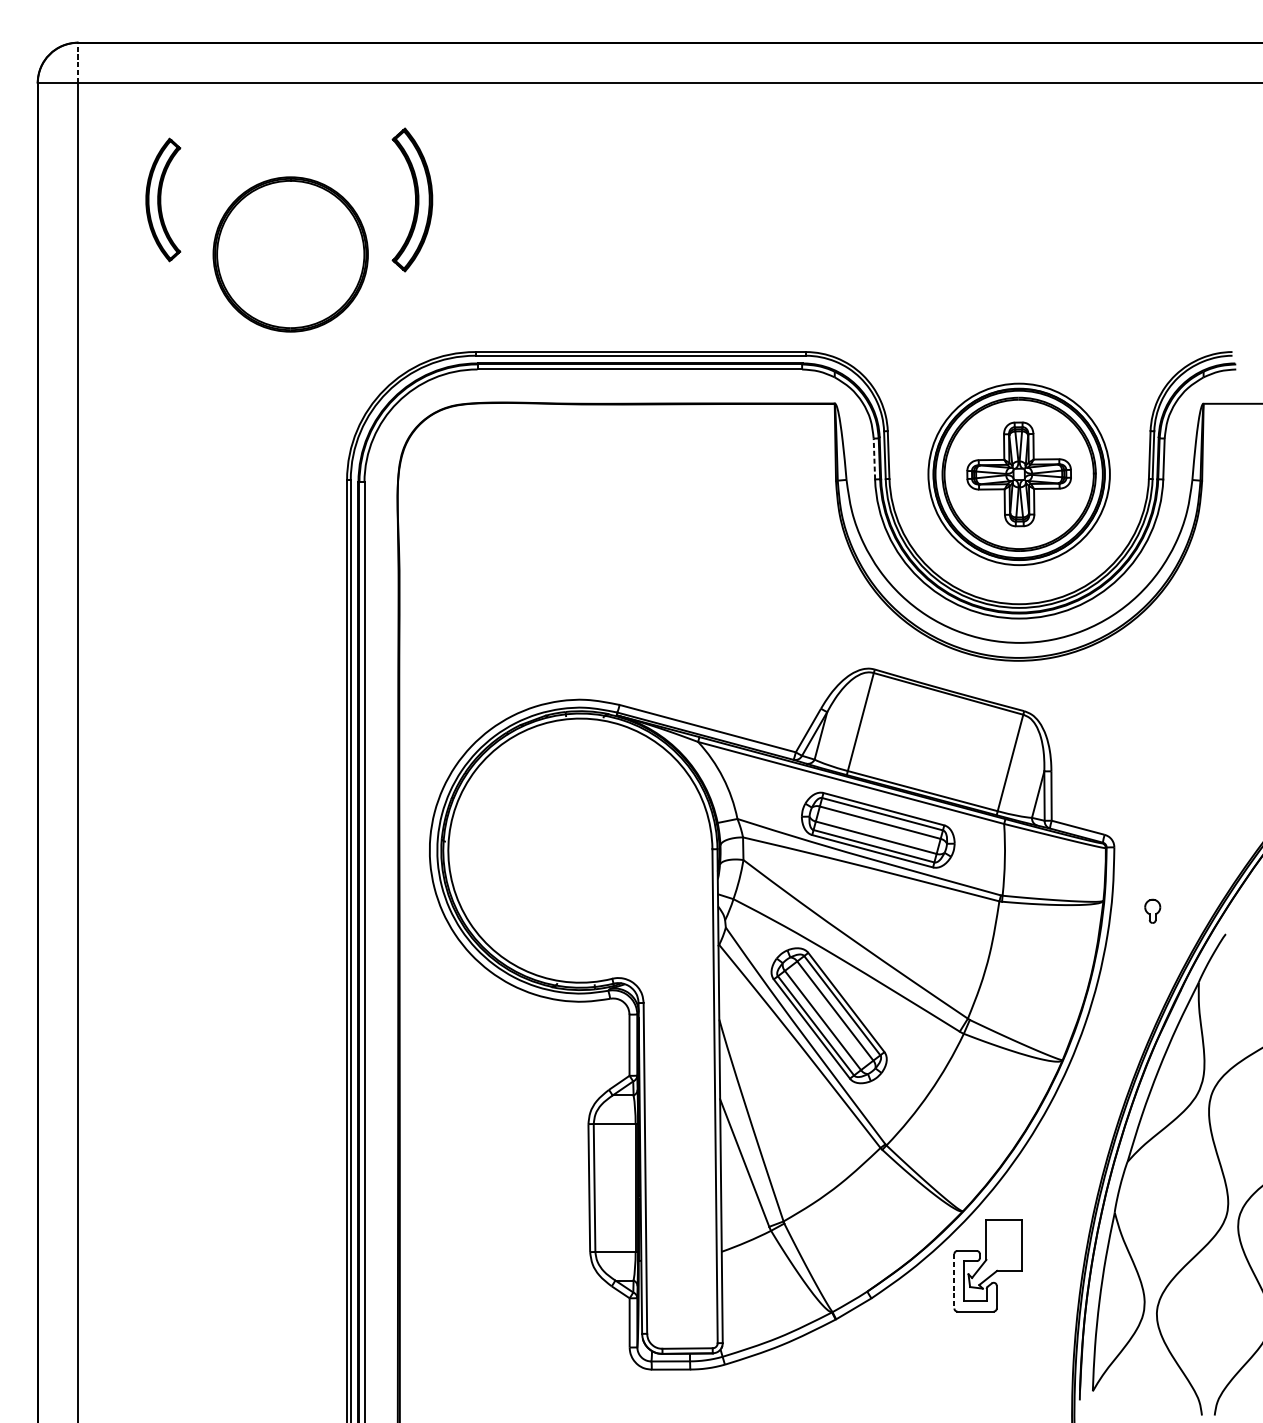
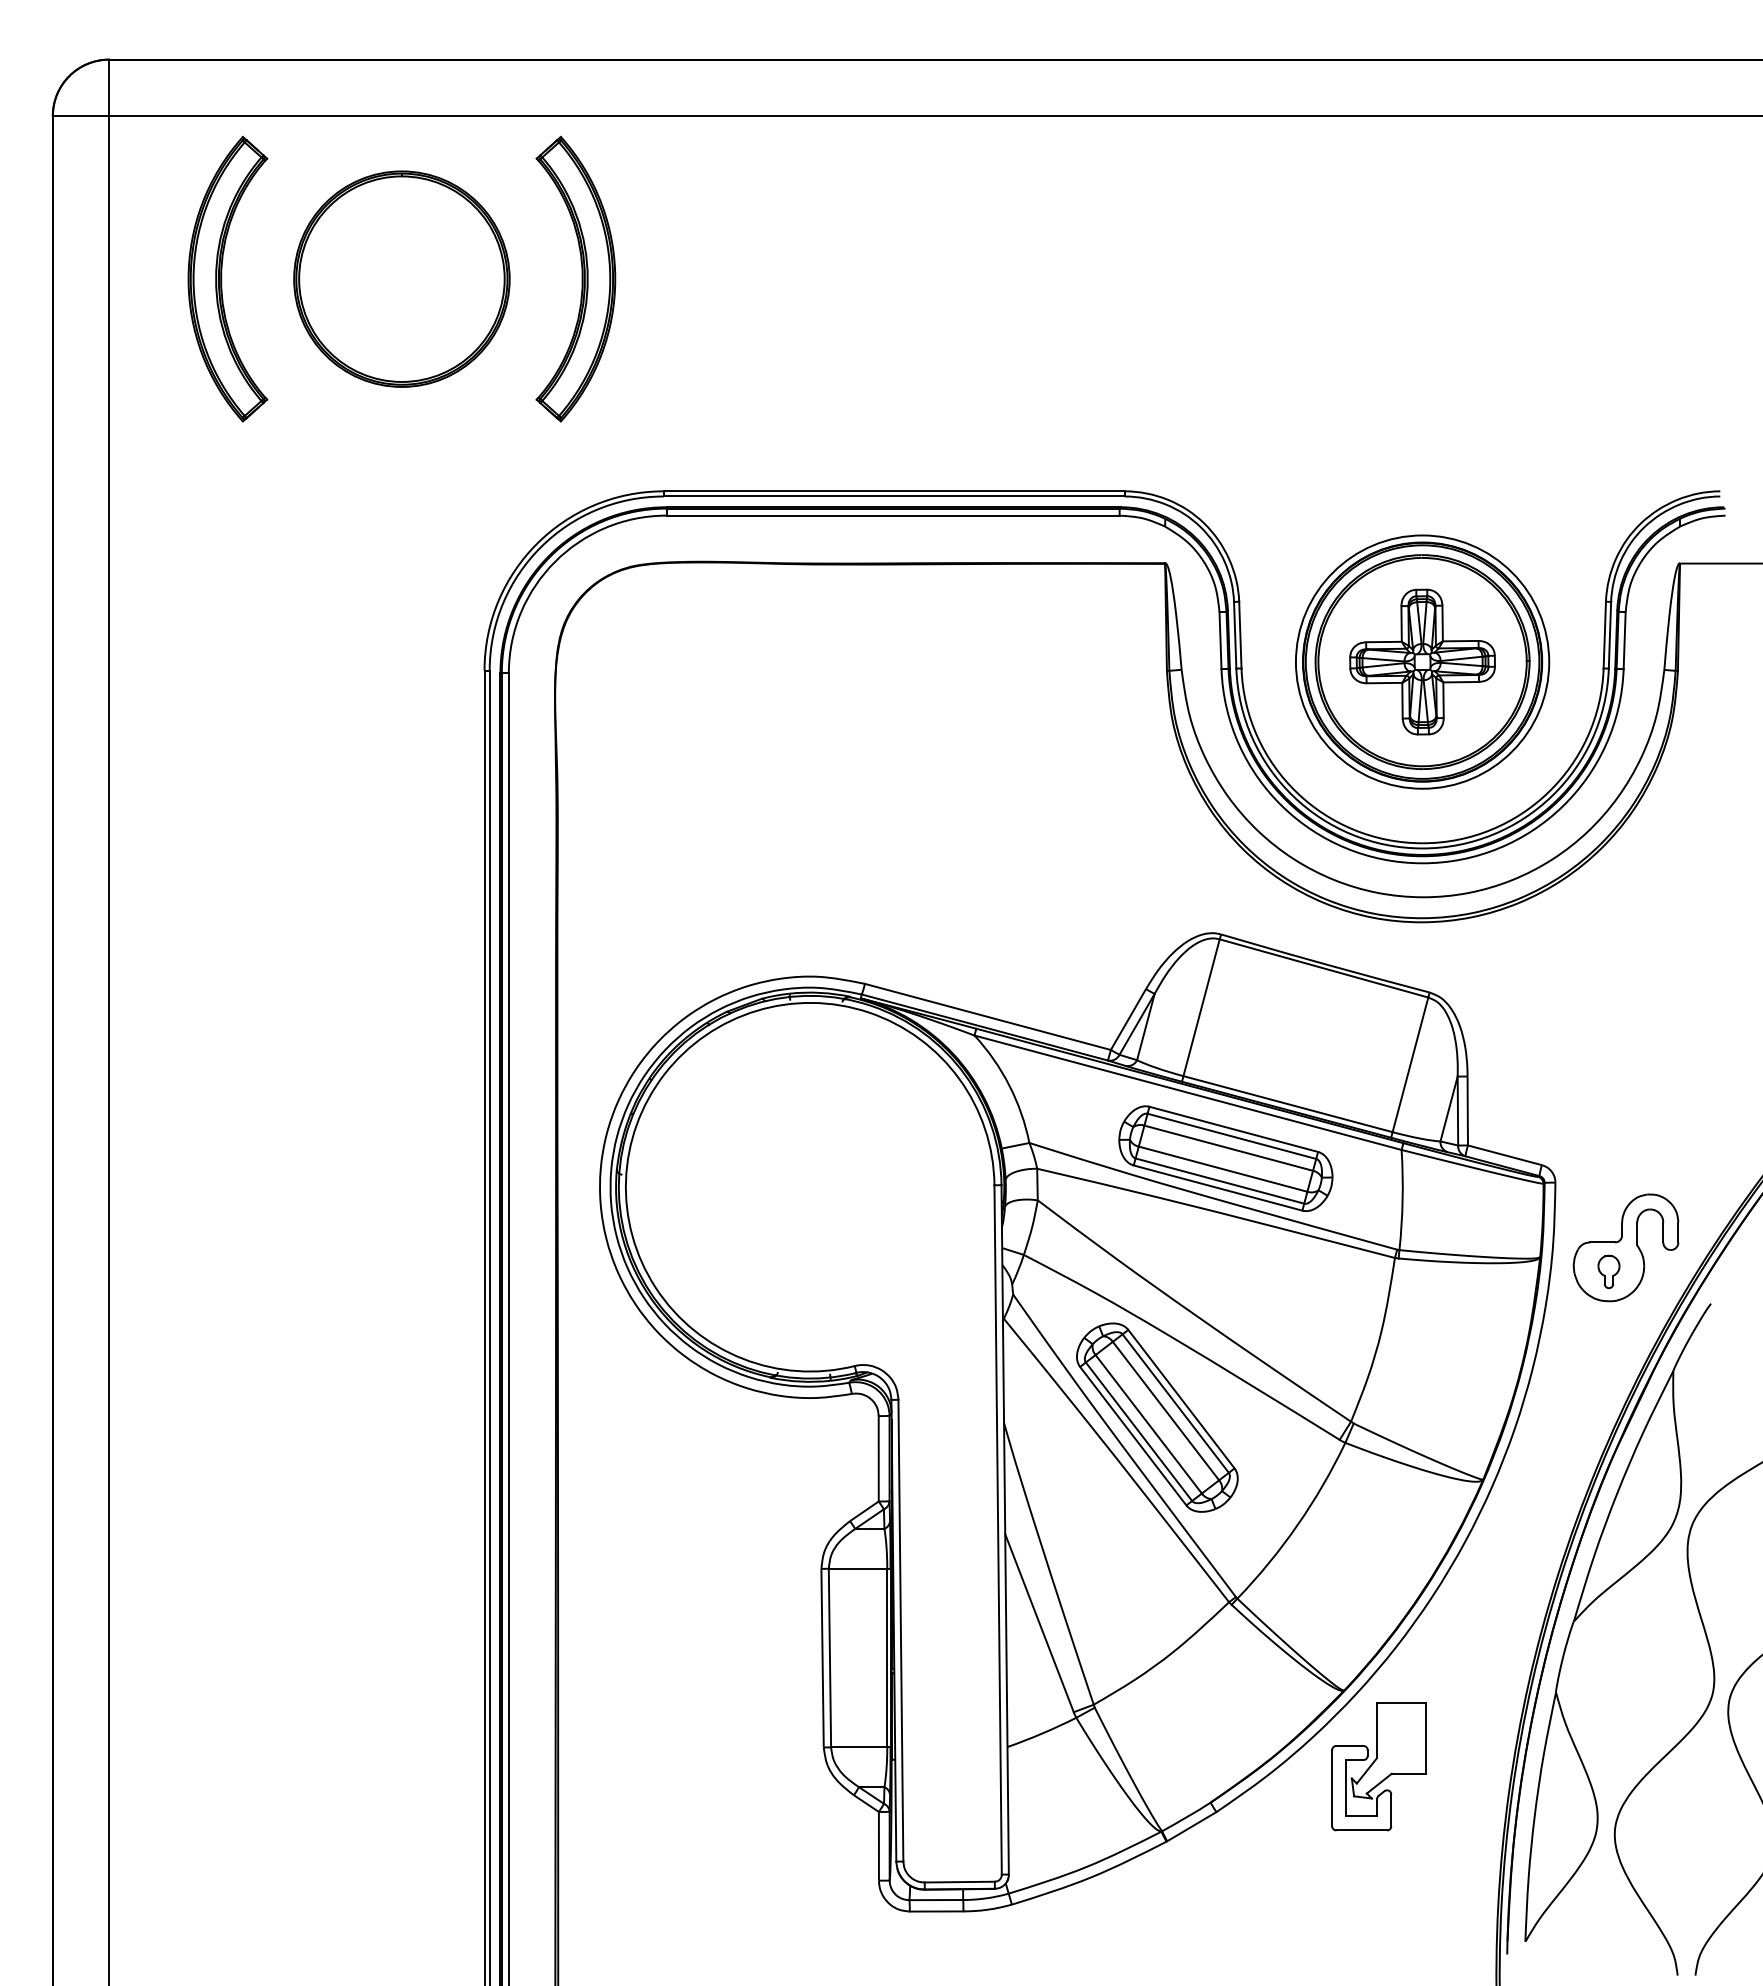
line: (78, 62) -> (109, 87), dashed -> solid
part: (162, 199) -> (227, 278), size x1.67
part: (412, 199) -> (575, 278), size x1.43
part: (290, 254) -> (401, 278), moved
line: (874, 458) -> (1220, 640), dashed -> solid
part: (1164, 893) -> (1625, 1247), added
line: (954, 1281) -> (1332, 1788), dashed -> solid

